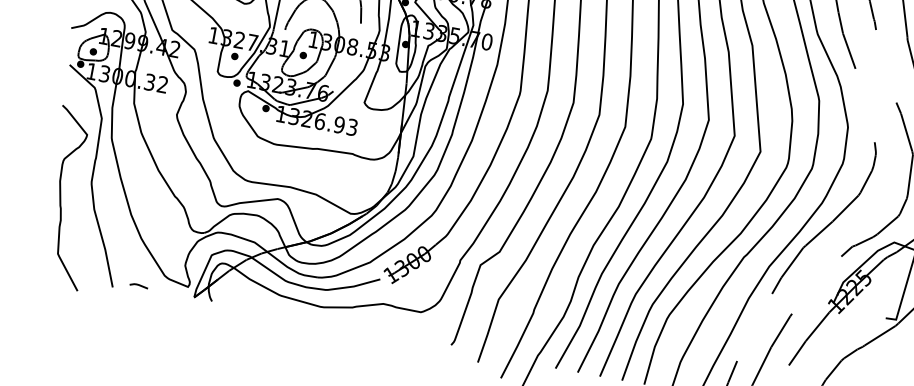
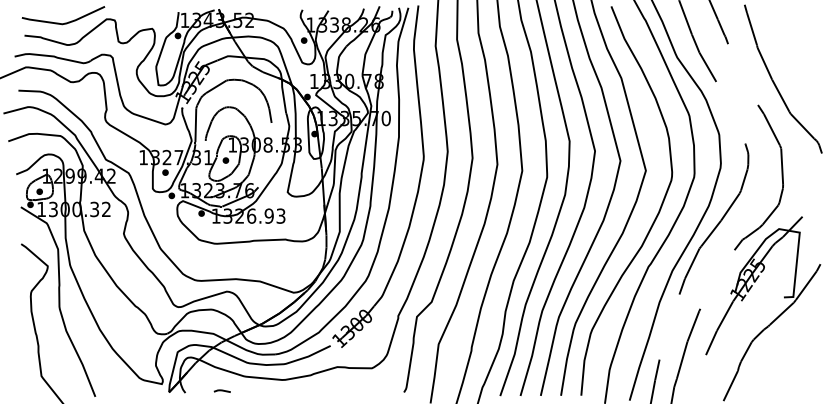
line: (138, 284) -> (221, 390), moved

